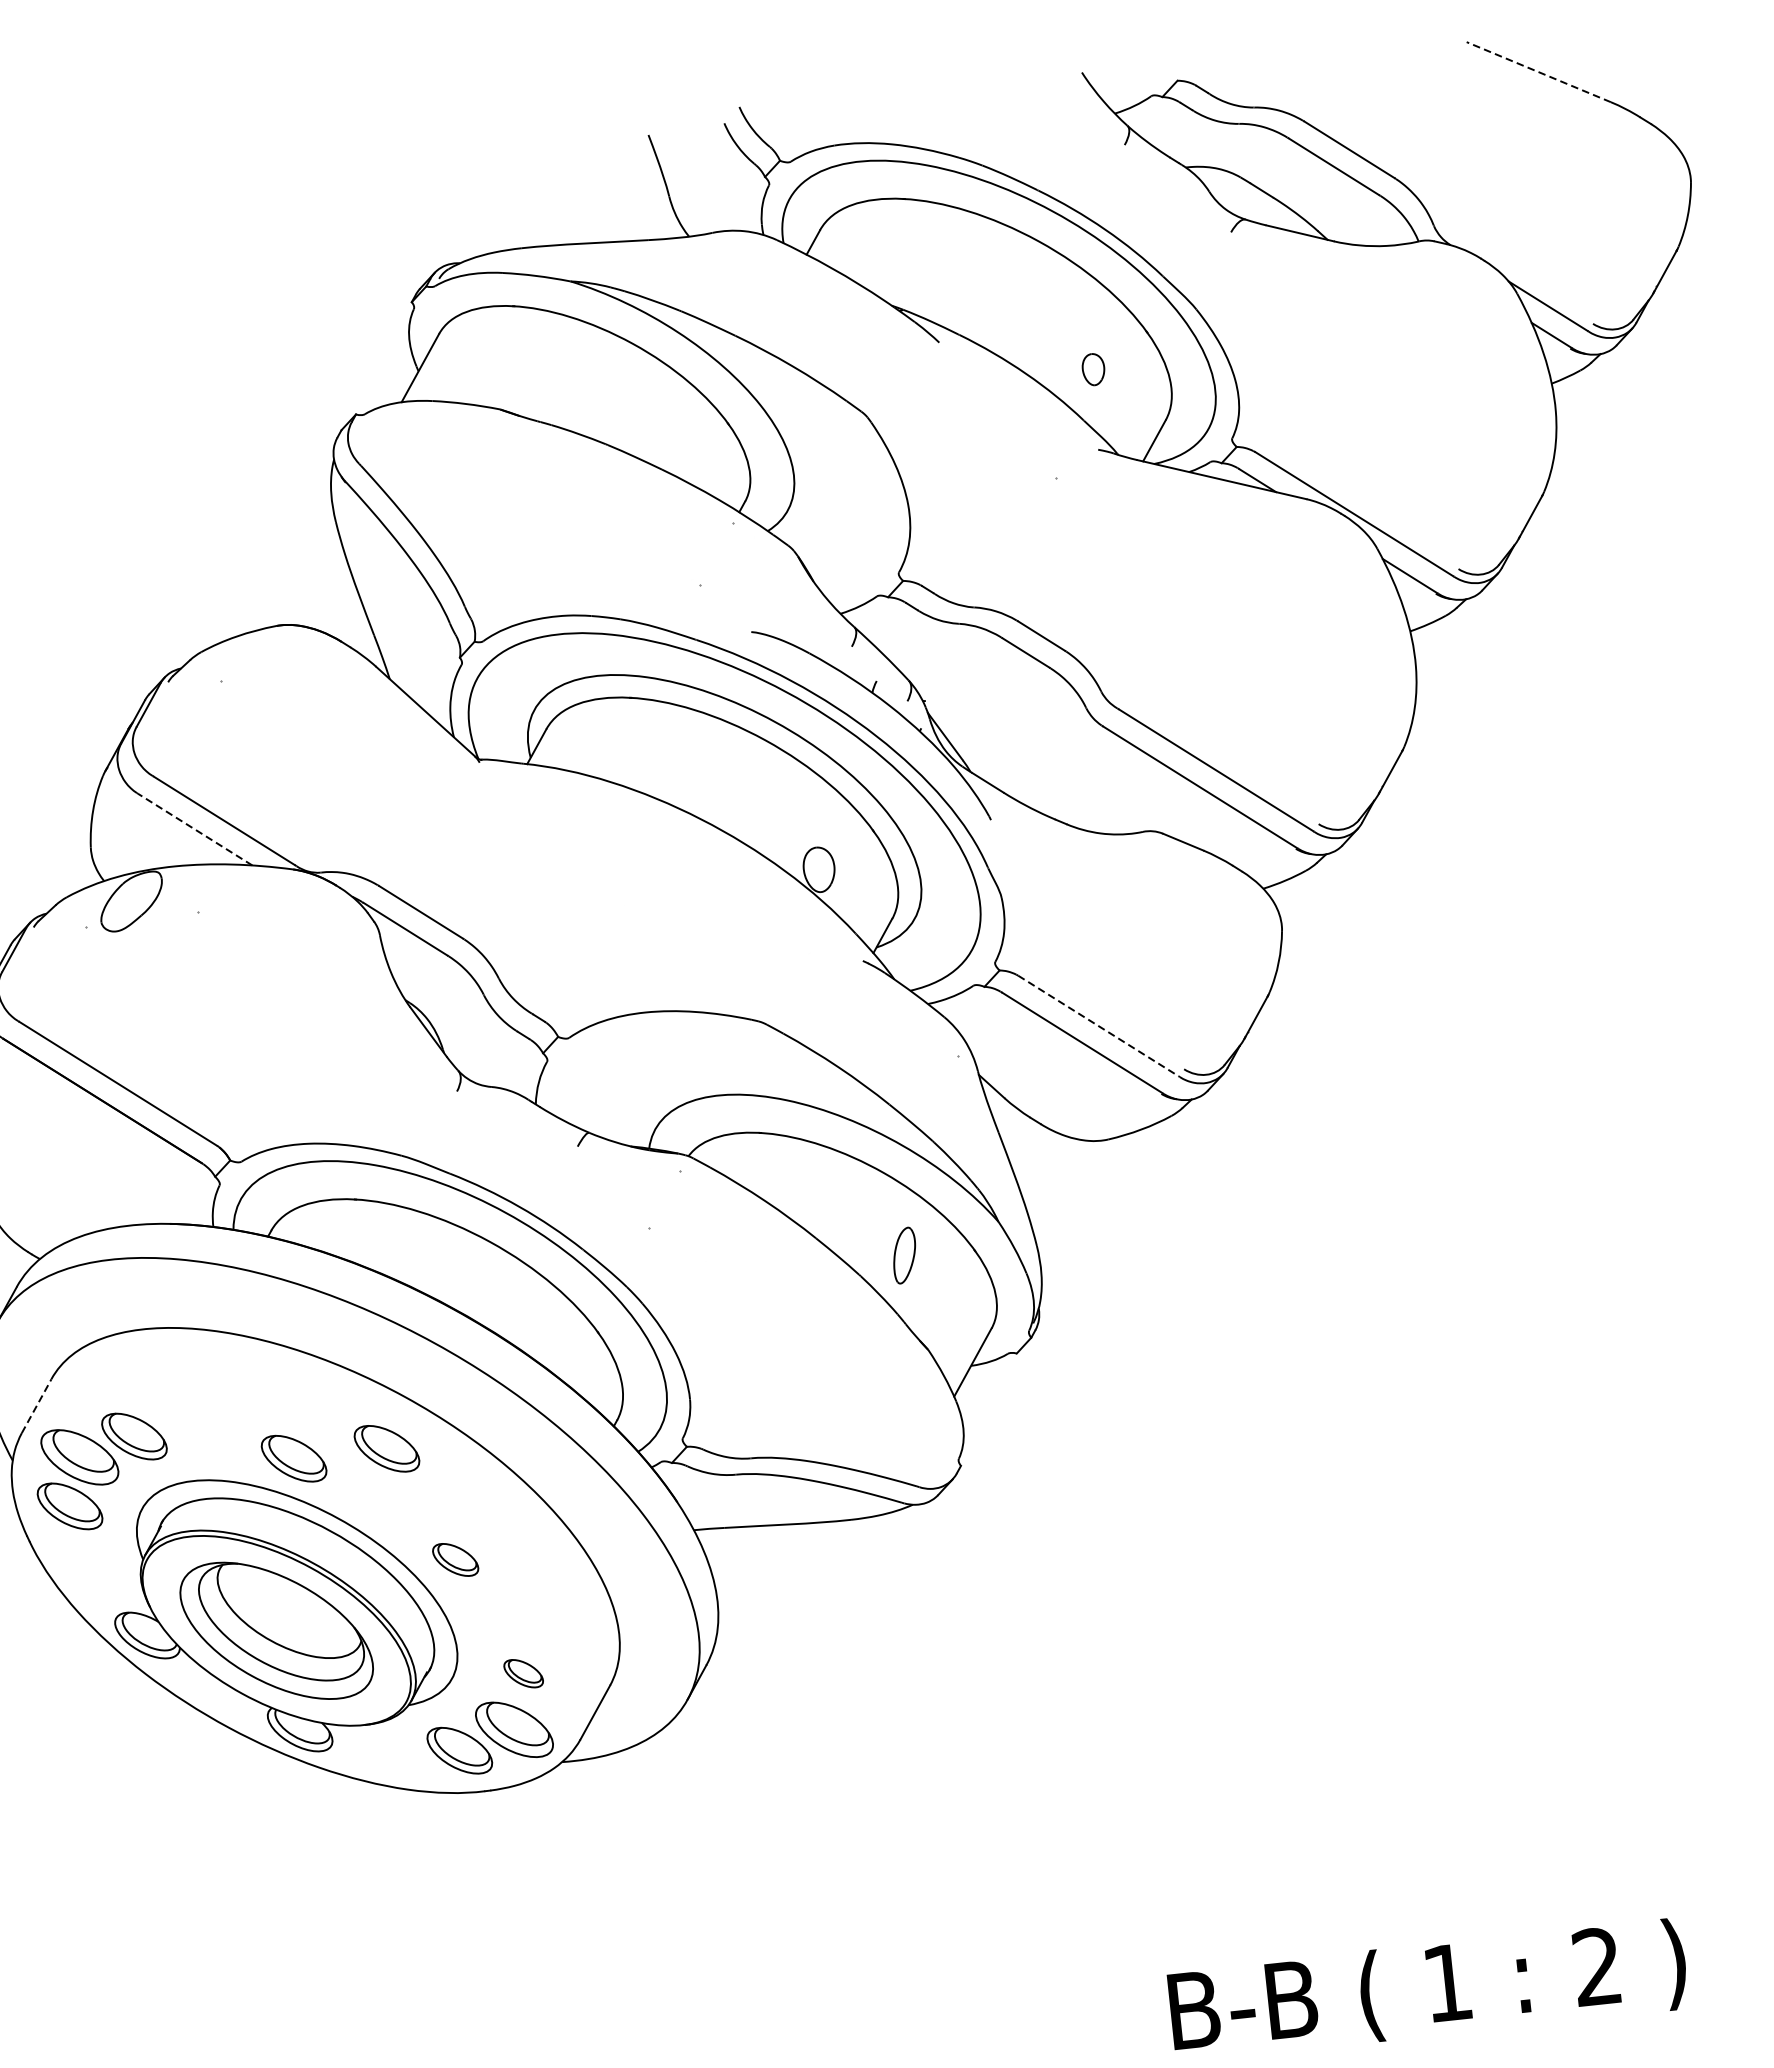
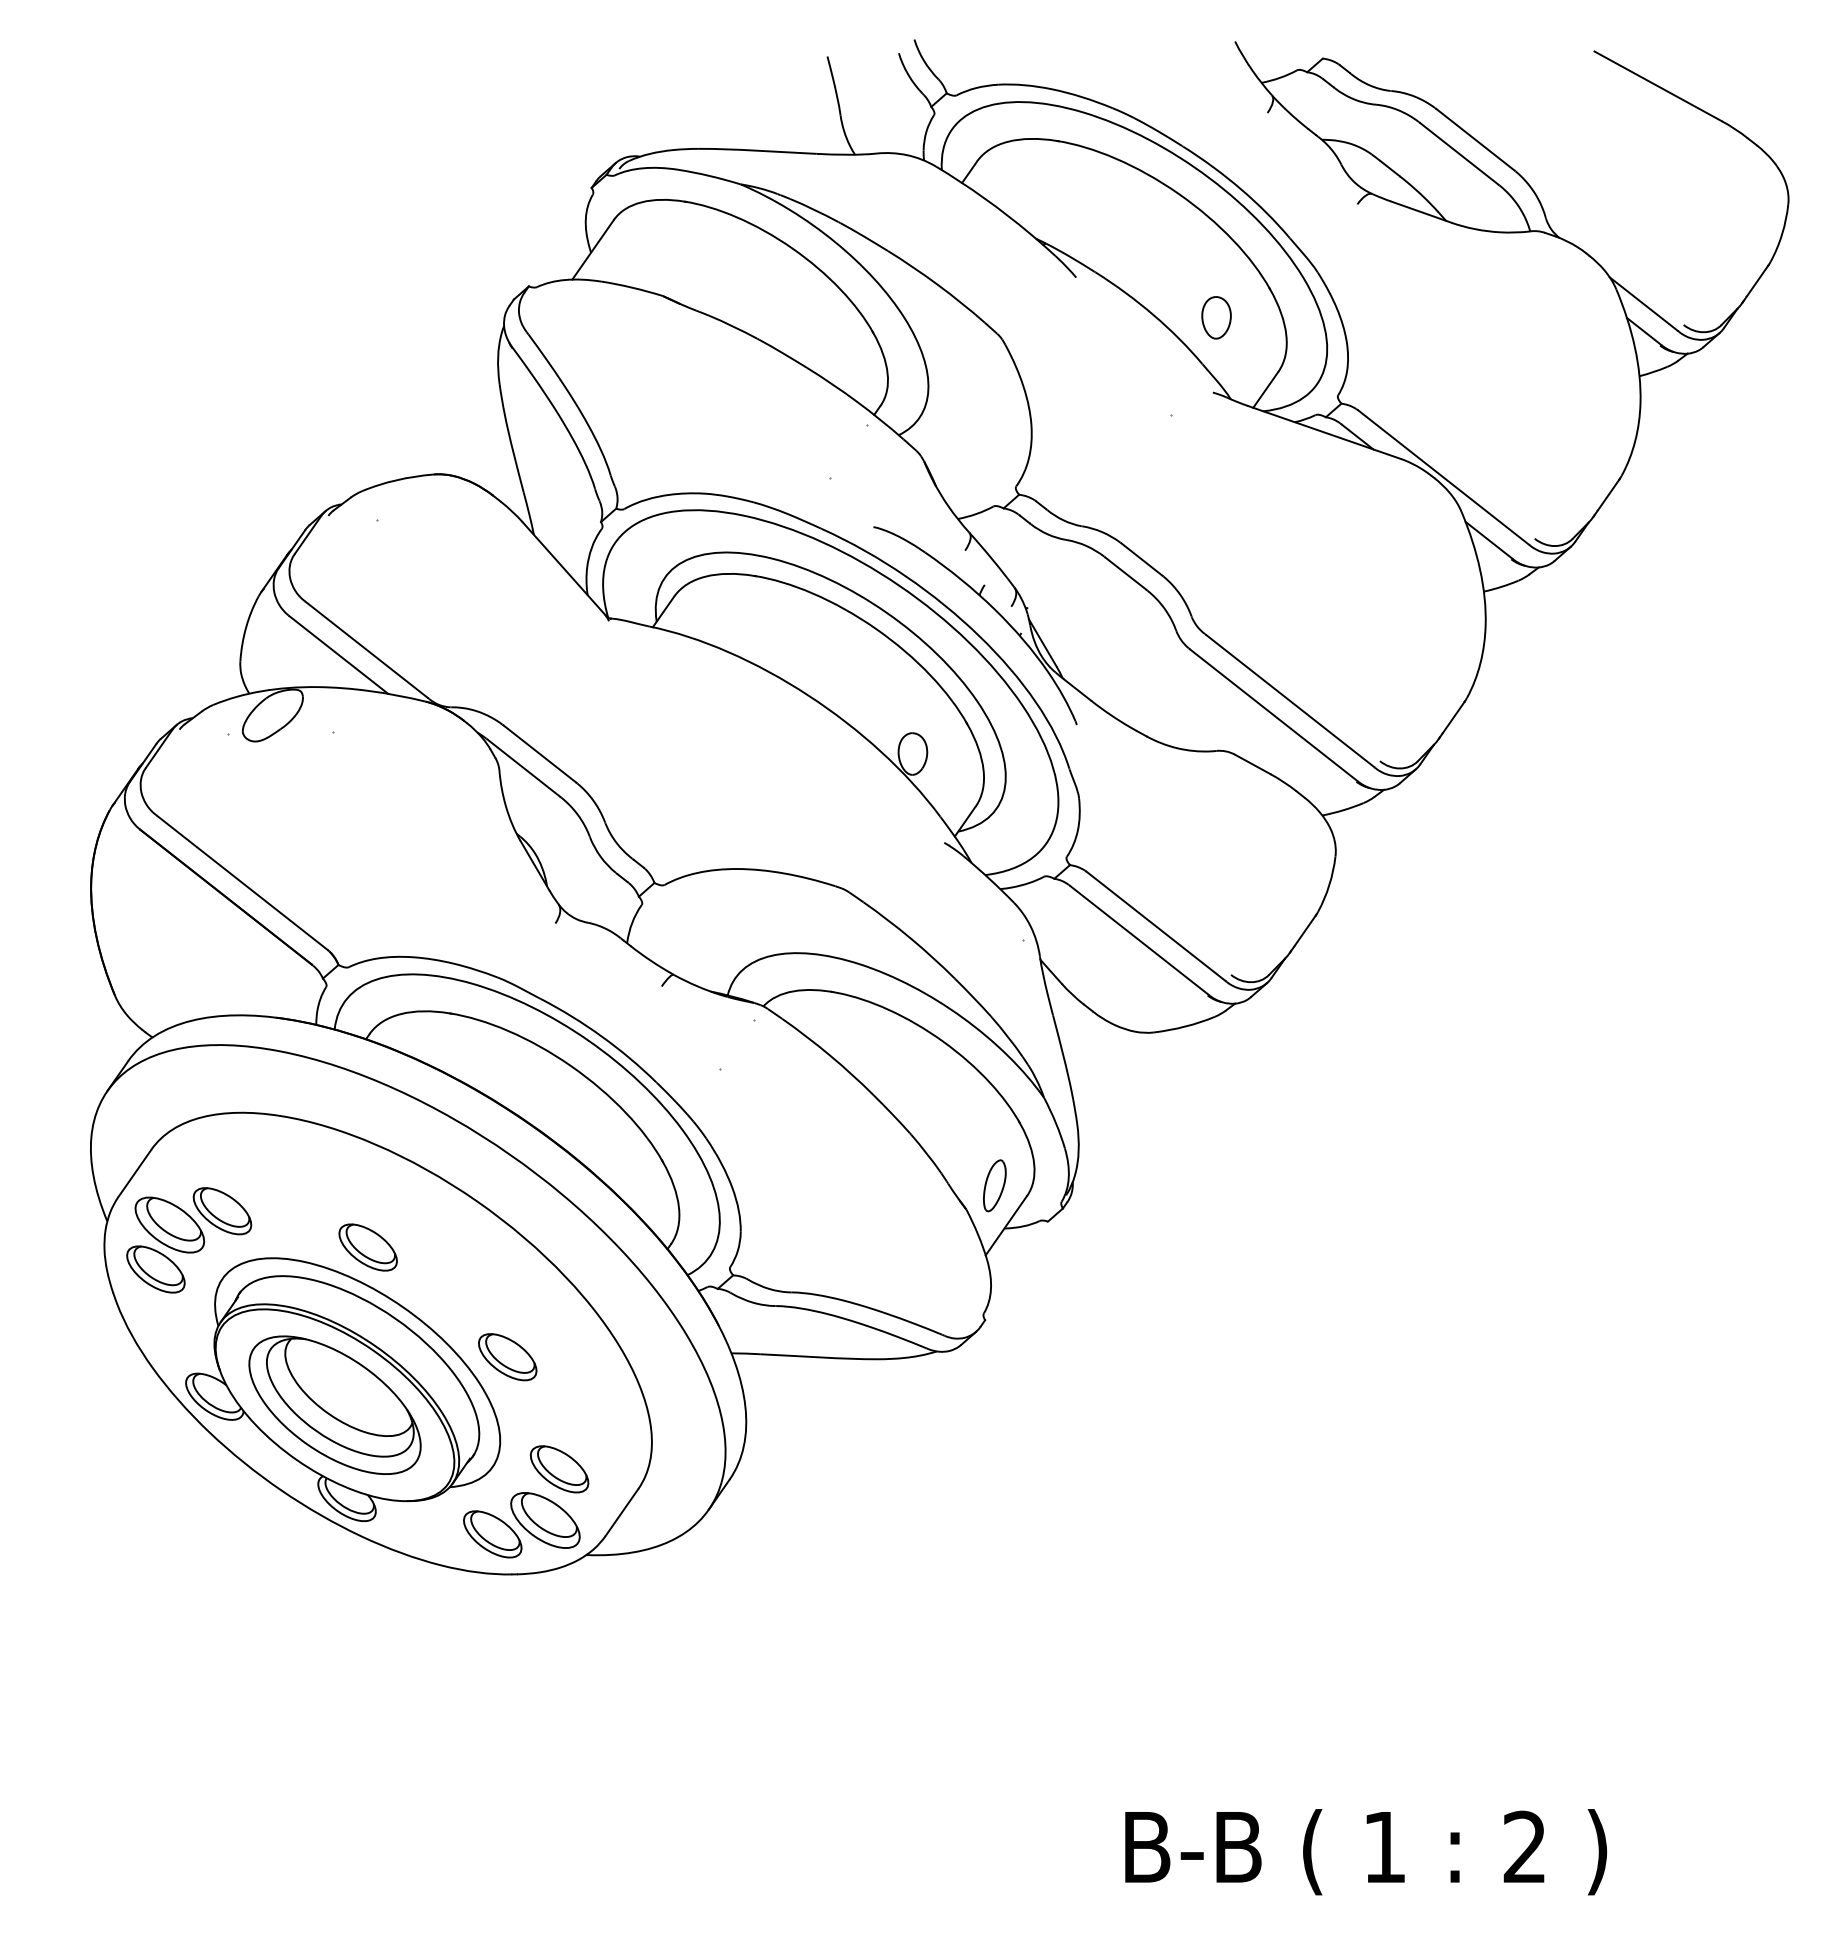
line: (1538, 72) -> (1658, 86), dashed -> solid
part: (1093, 369) -> (1216, 317), size x1.43
line: (194, 830) -> (338, 655), dashed -> solid
line: (1098, 1026) -> (1156, 926), dashed -> solid
part: (904, 1255) -> (994, 1185), moved
line: (36, 1406) -> (134, 1173), dashed -> solid
part: (386, 1448) -> (454, 1247), removed
part: (455, 1560) -> (507, 1357), size x1.43
part: (523, 1673) -> (559, 1469), size x1.67

